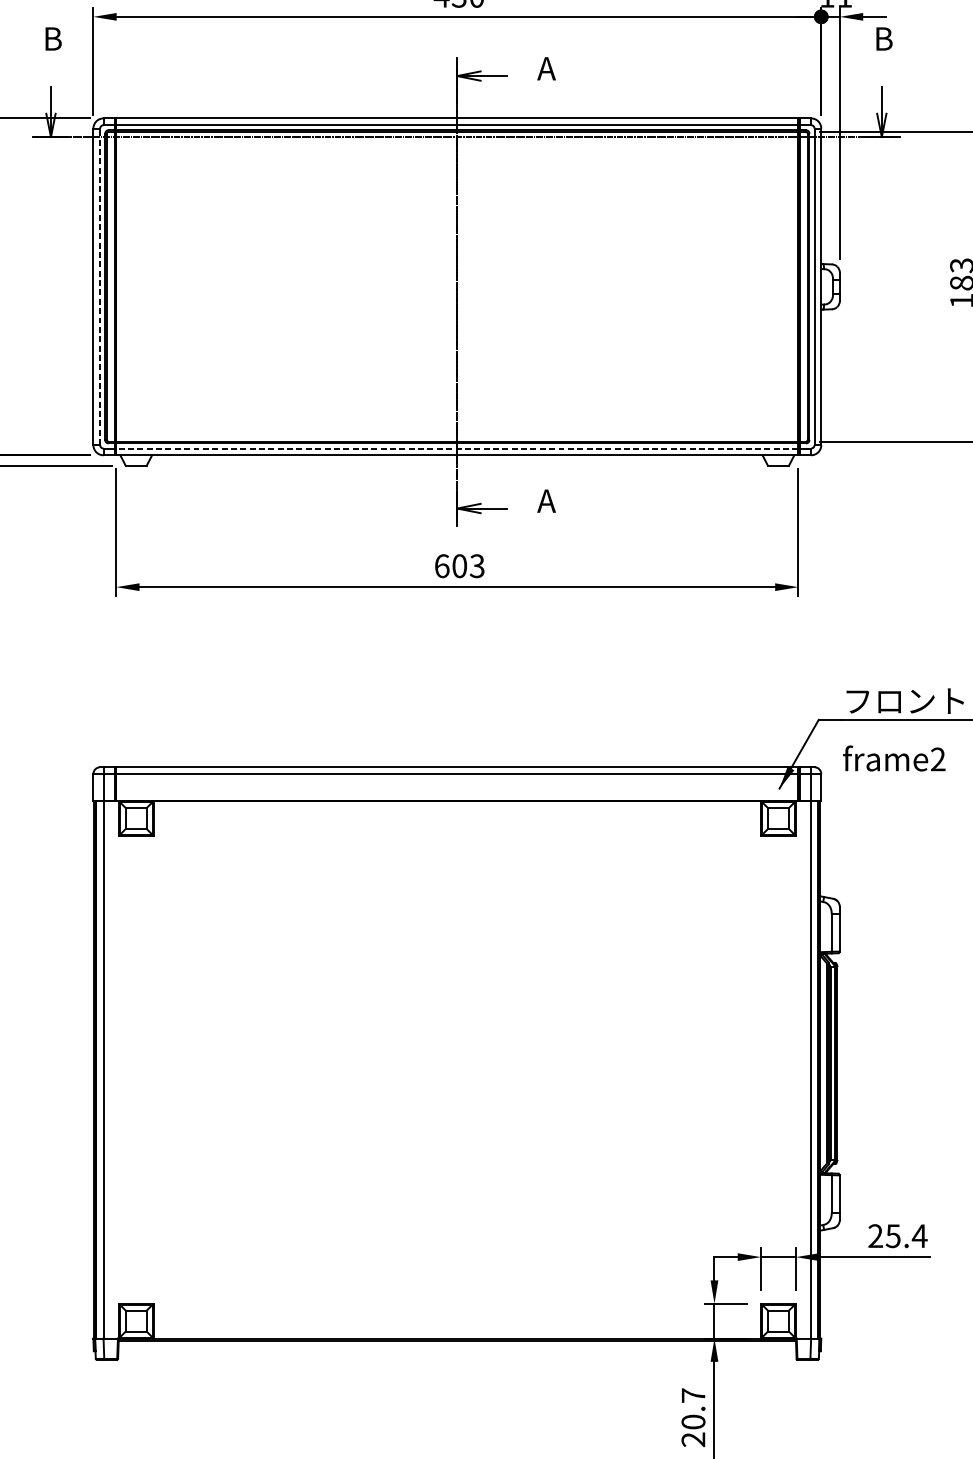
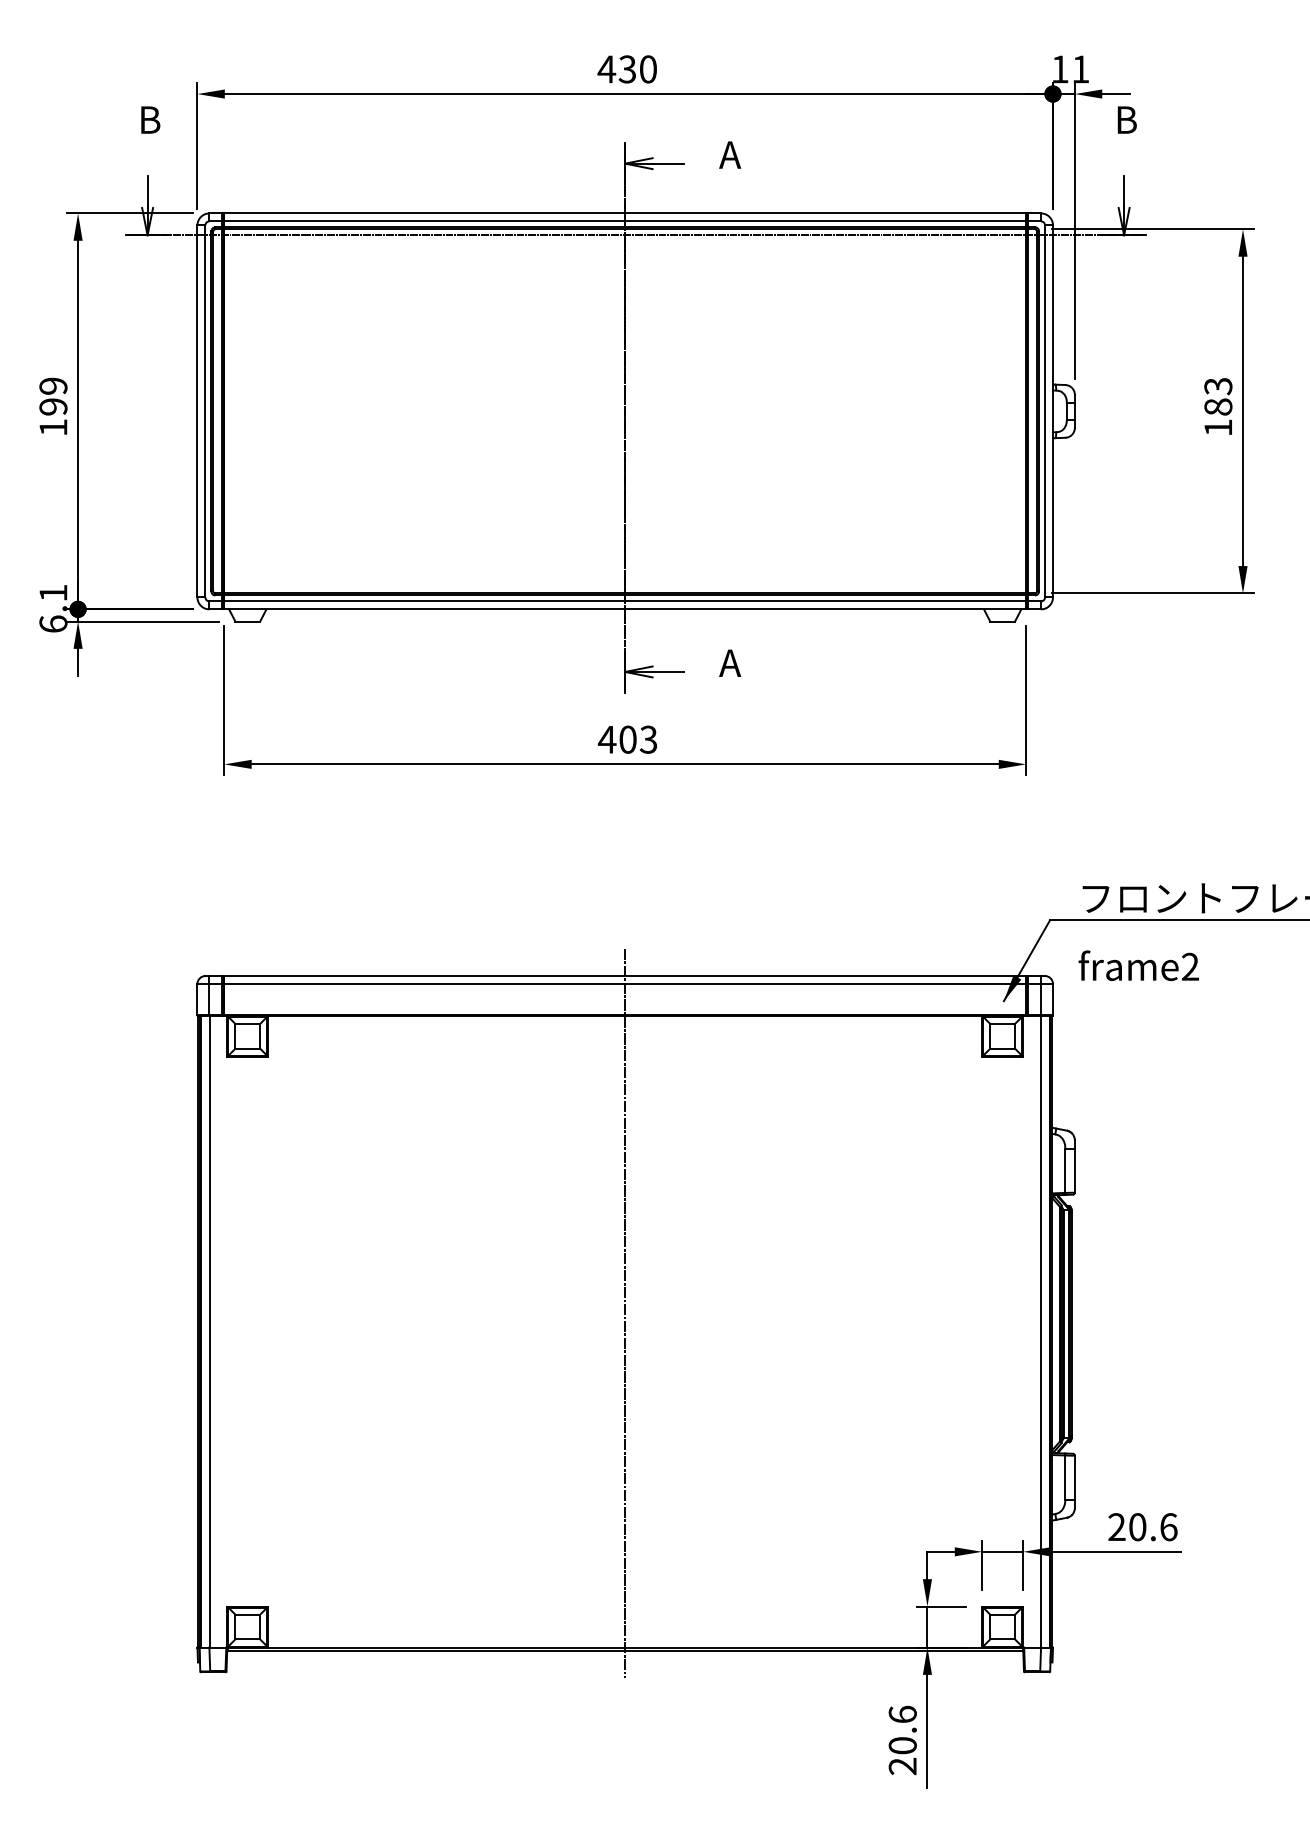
line: (100, 286) -> (205, 410), dashed -> solid
line: (457, 448) -> (625, 601), dashed -> solid
text: (441, 566) -> (606, 739), 603 -> 403
line: (457, 1053) -> (625, 1312), added
text: (906, 1236) -> (1153, 1527), 25.4 -> 20.6
text: (693, 1395) -> (902, 1714), 20.7 -> 20.6

